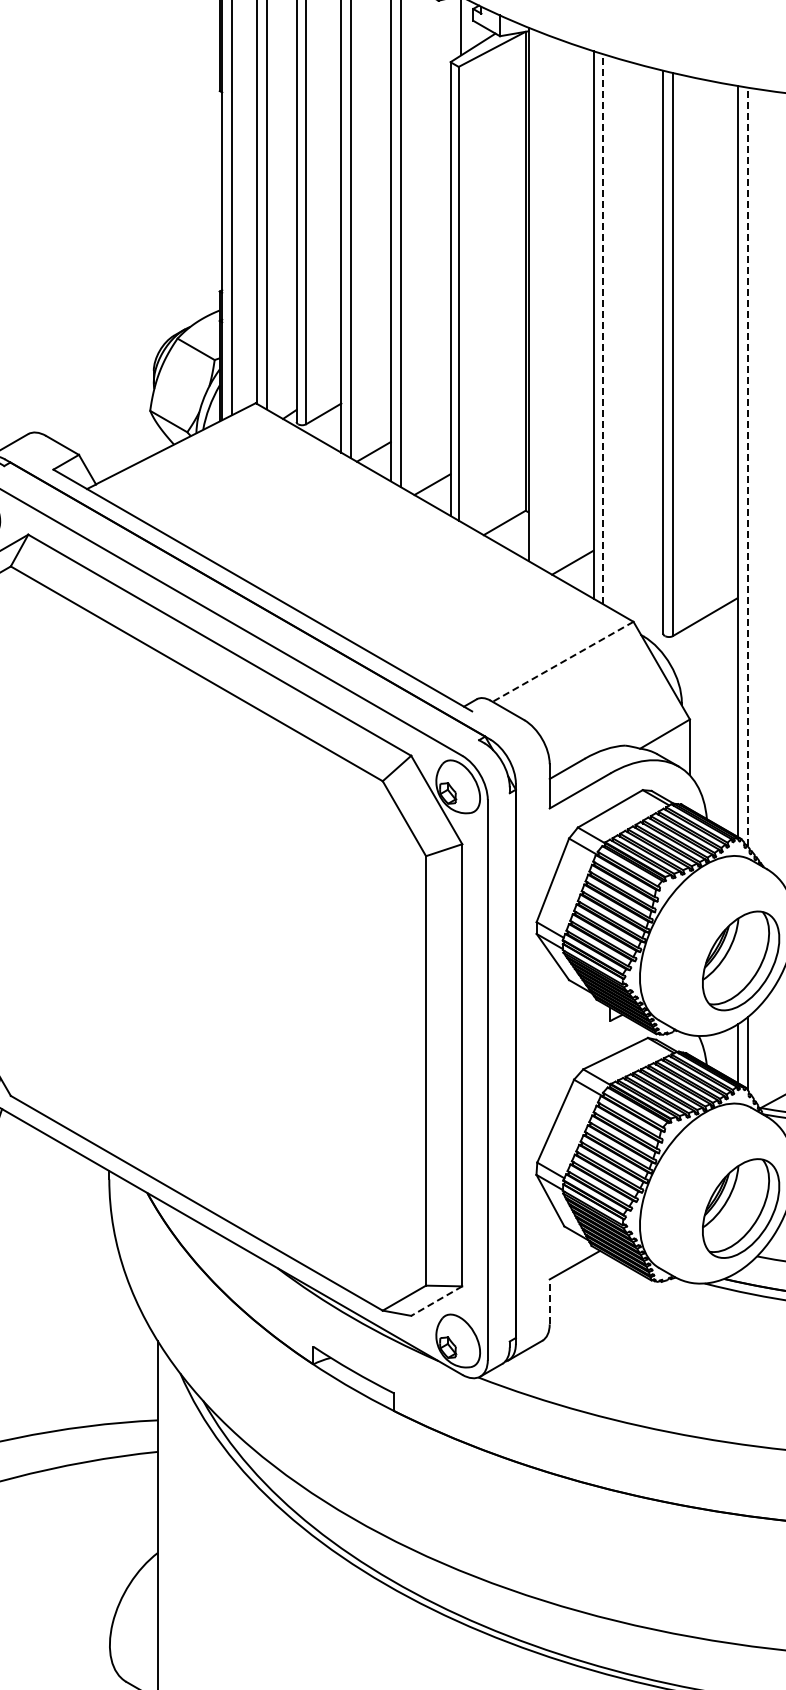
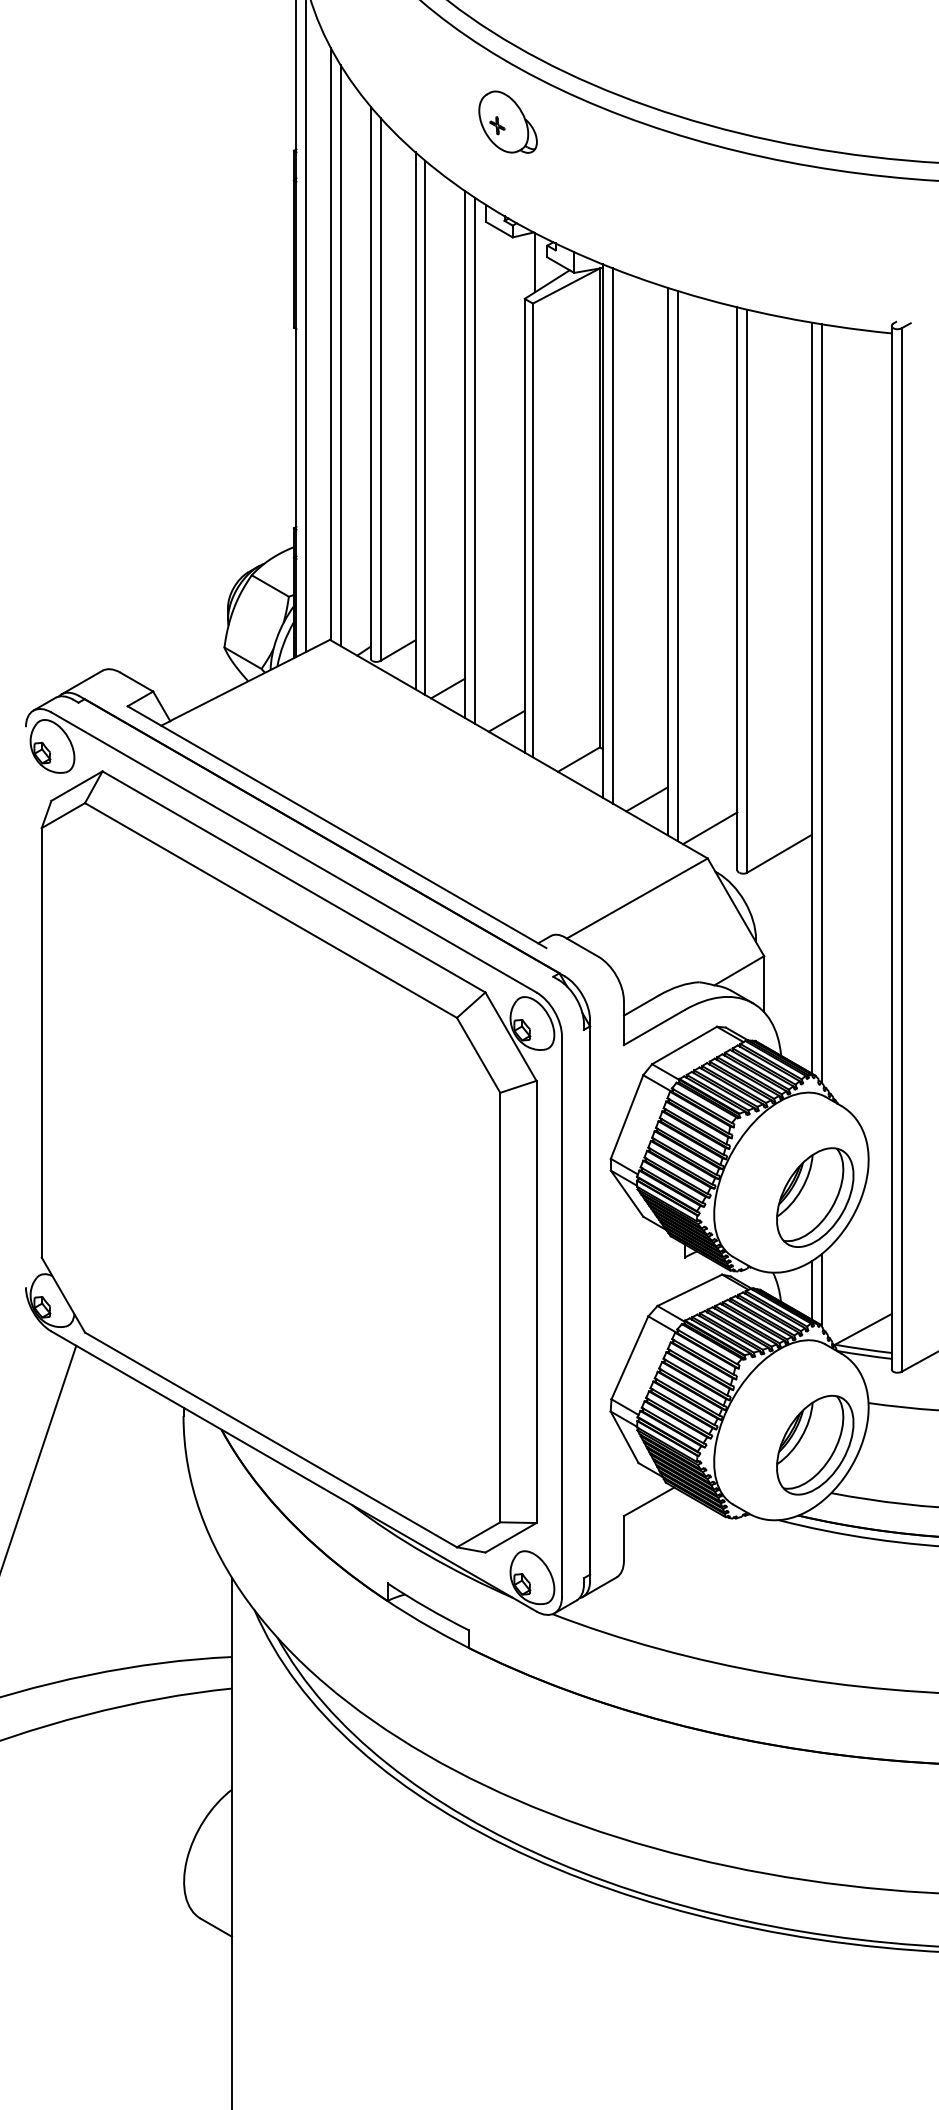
line: (538, 298) -> (612, 535), added
line: (603, 328) -> (677, 565), dashed -> solid
line: (747, 466) -> (821, 703), dashed -> solid
line: (636, 591) -> (710, 828), added
line: (562, 661) -> (636, 898), dashed -> solid
line: (436, 1301) -> (510, 1538), dashed -> solid
line: (549, 1301) -> (623, 1538), dashed -> solid

